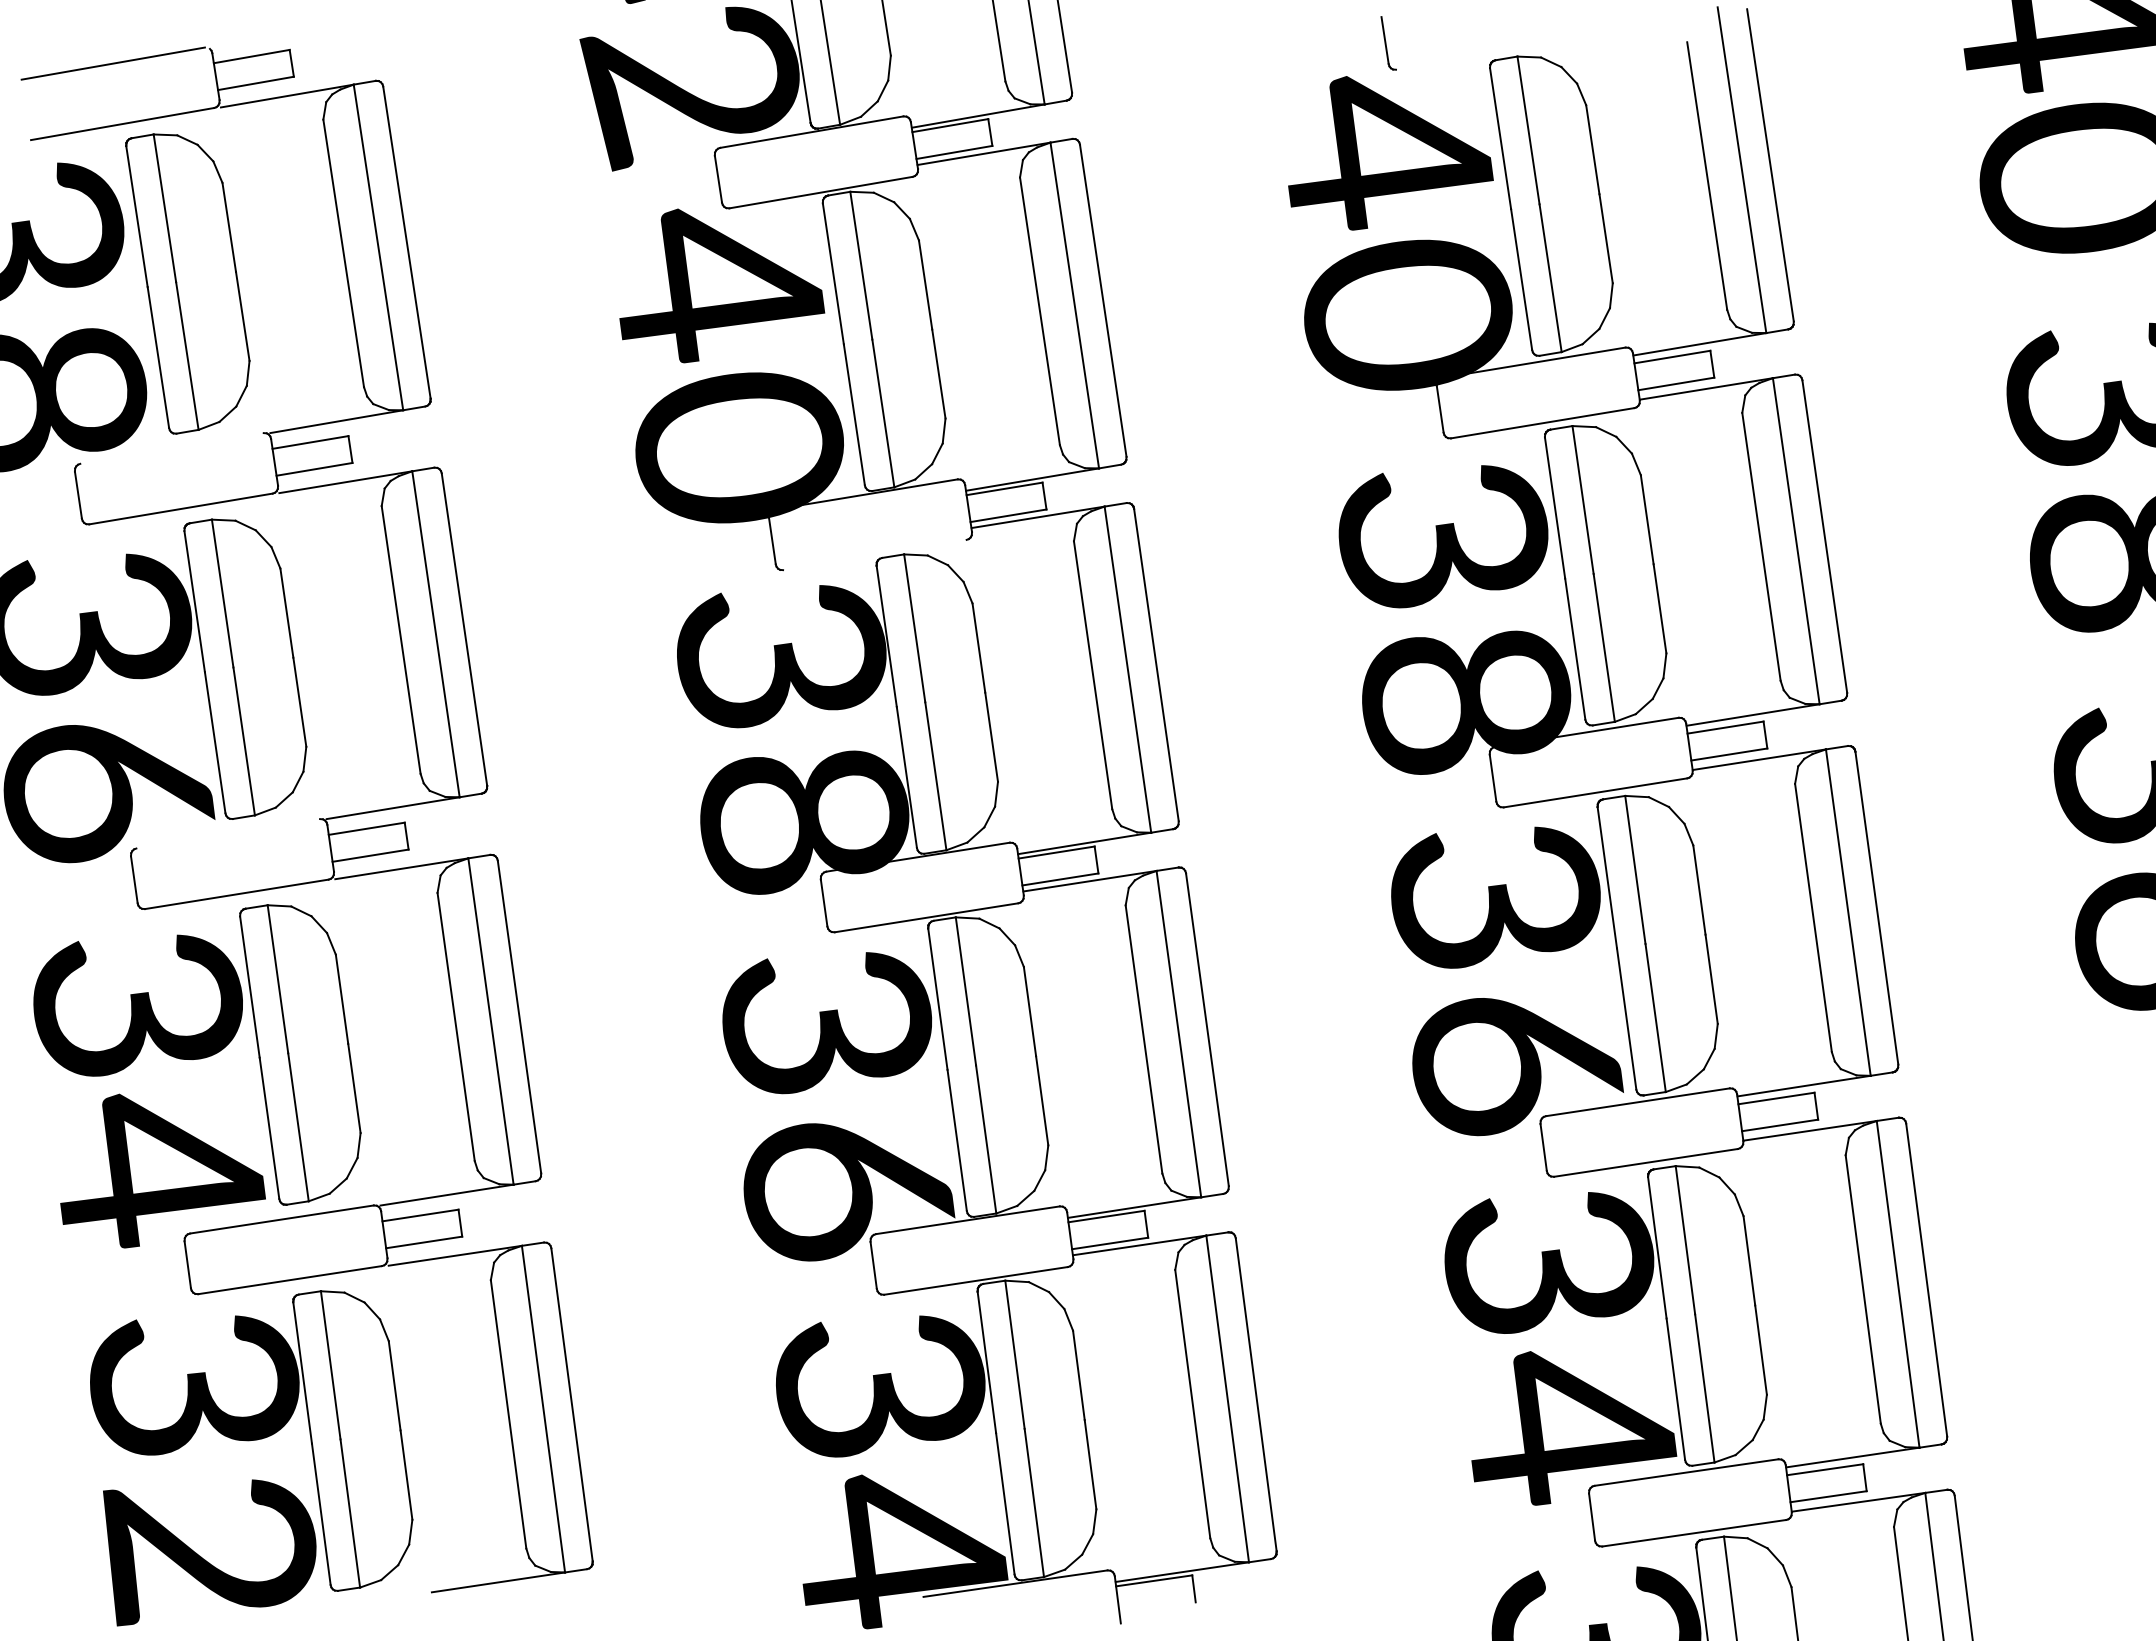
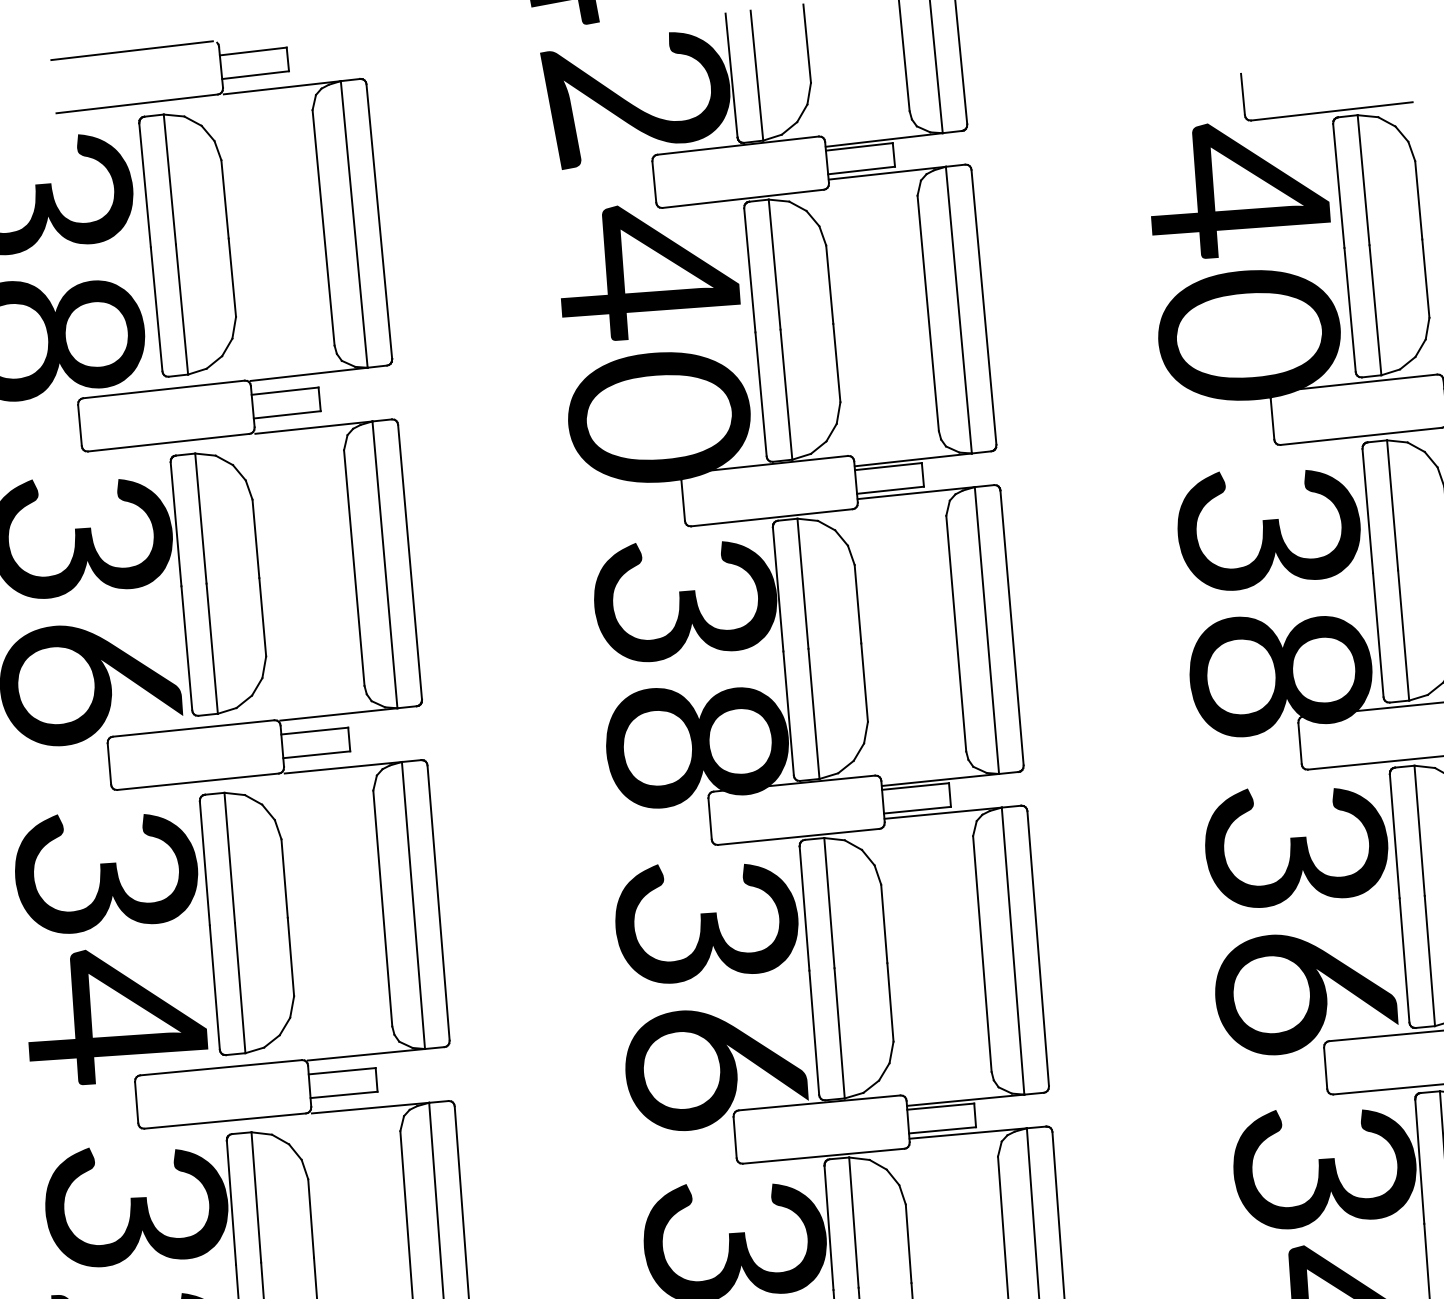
line: (1487, 53) -> (1331, 110), added
line: (171, 448) -> (163, 389), added
line: (874, 554) -> (771, 517), added
line: (228, 833) -> (193, 728), added

